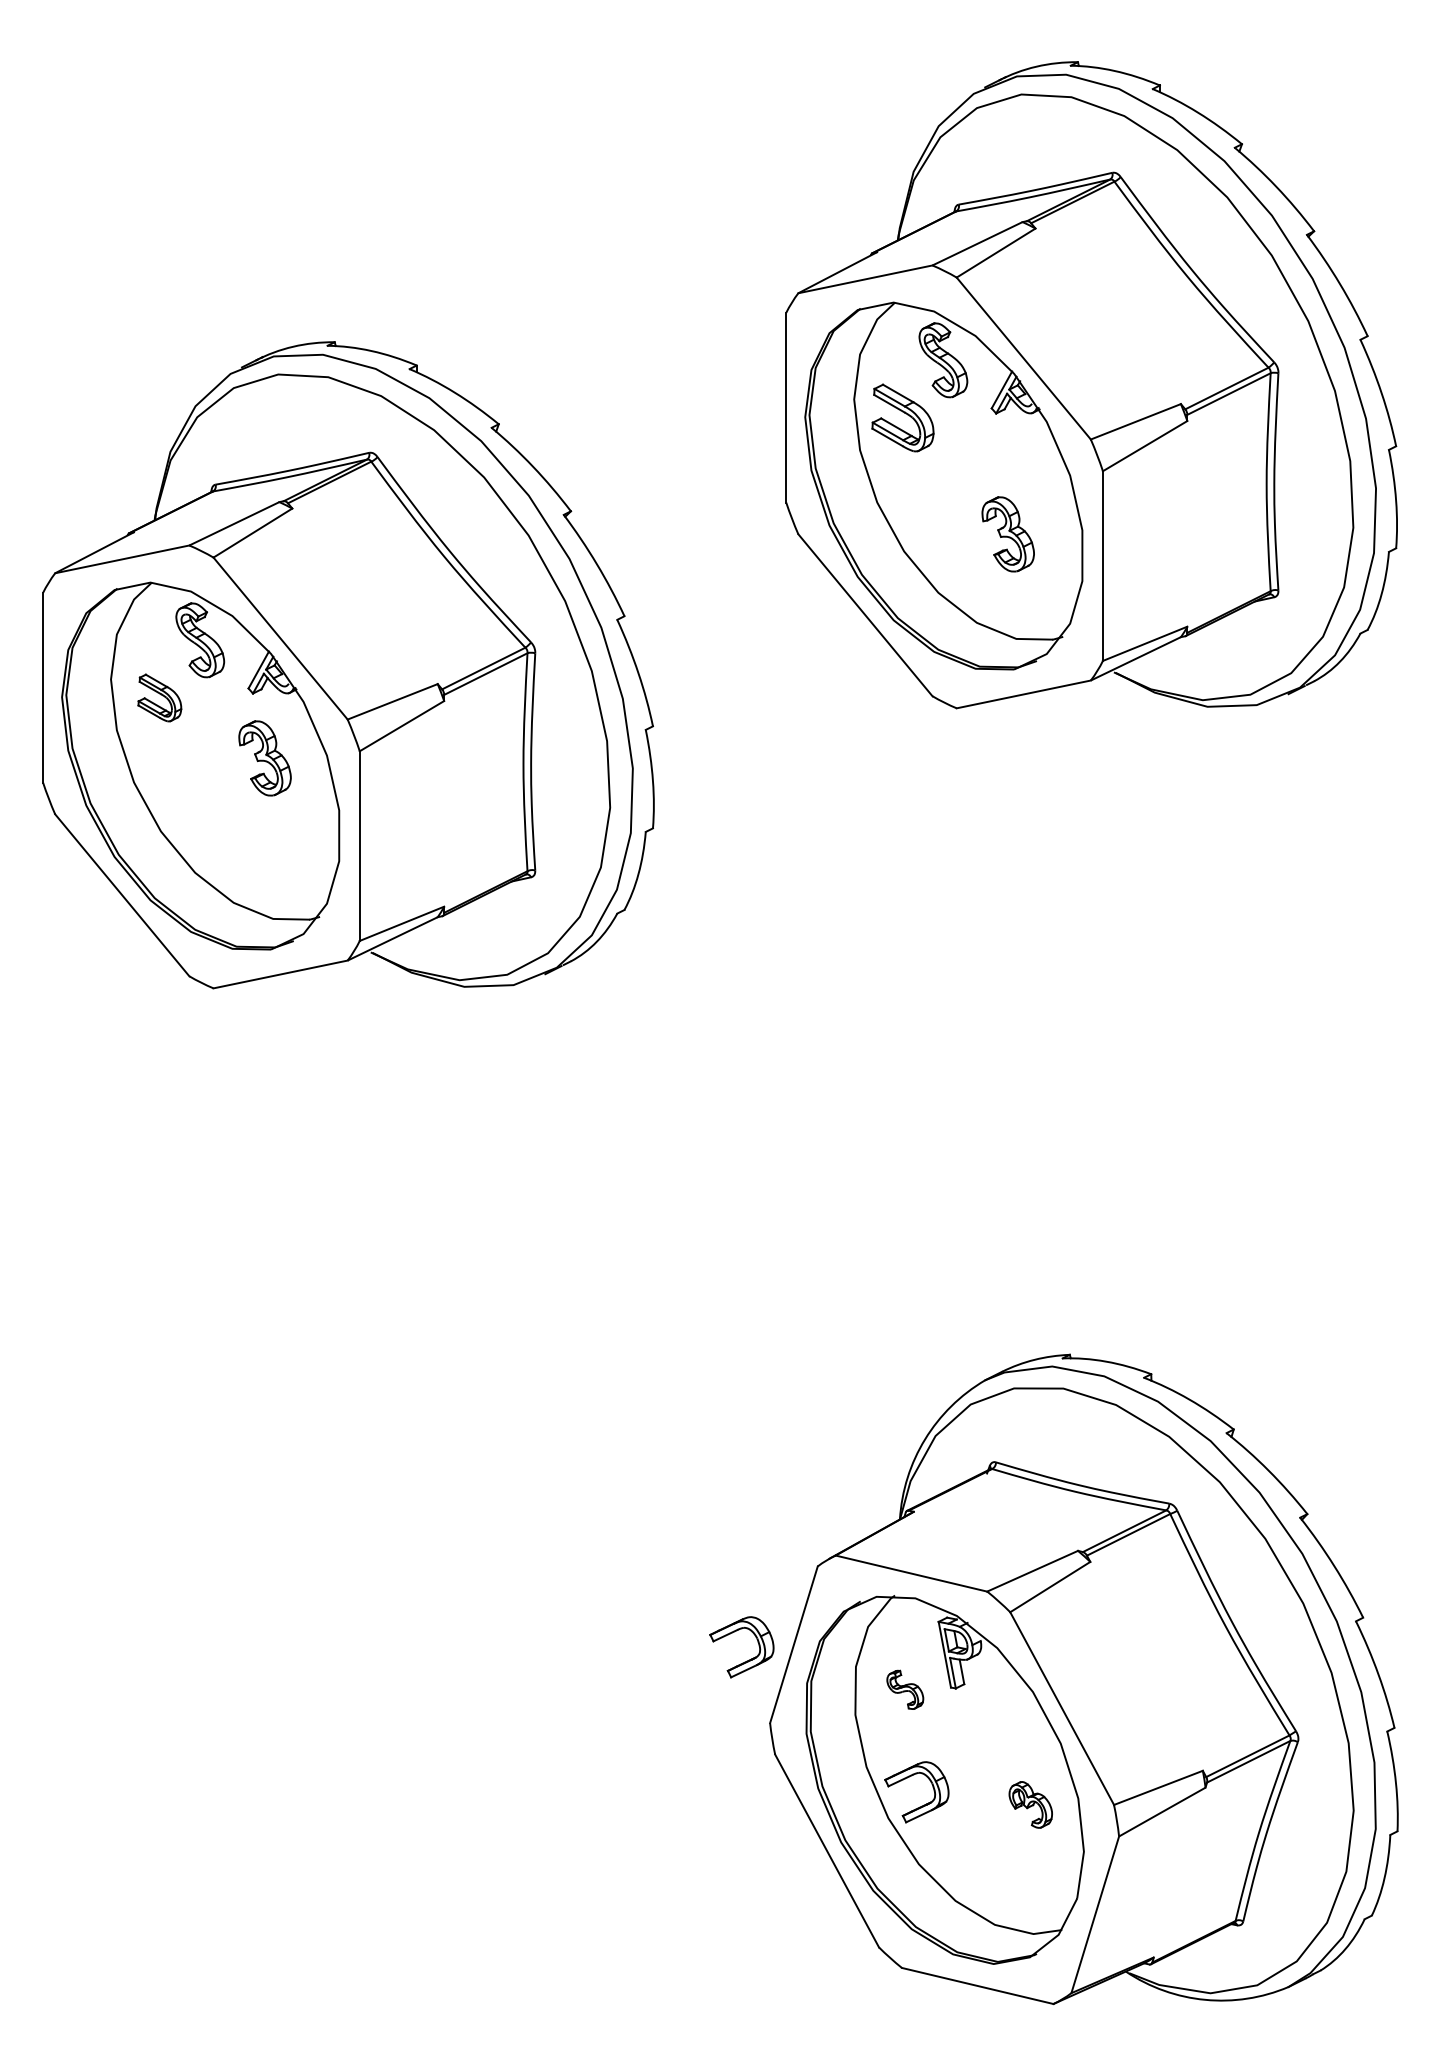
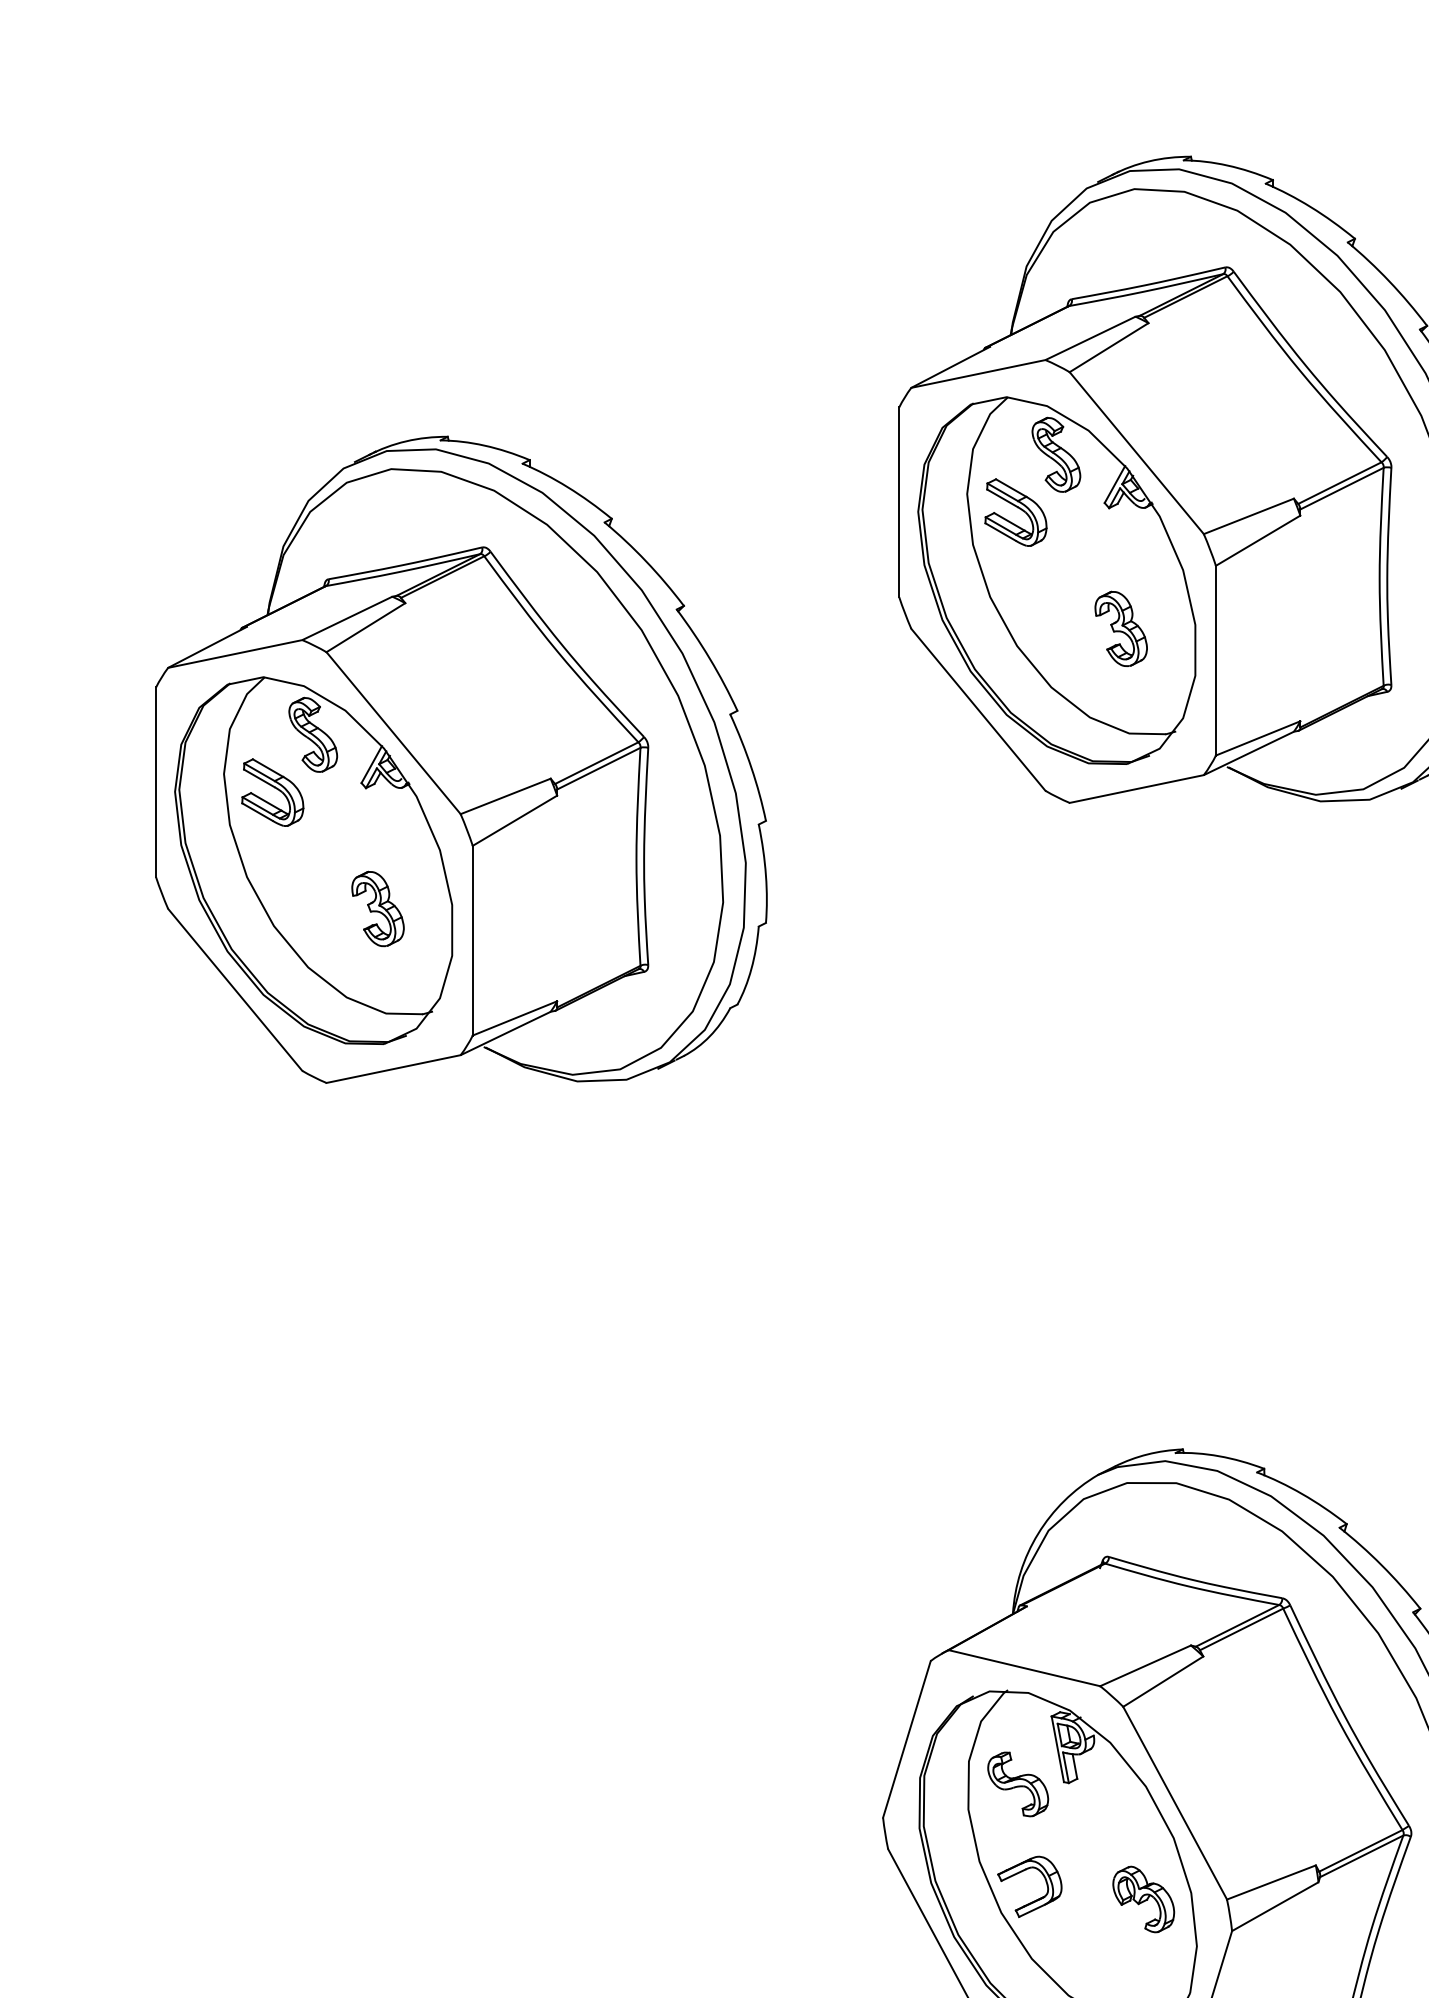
part: (159, 697) -> (272, 792), size x1.43
part: (264, 758) -> (377, 909), moved
part: (746, 1660) -> (859, 1755), removed
part: (905, 1689) -> (1018, 1784), size x1.67
part: (1030, 1804) -> (1143, 1899), size x1.43

